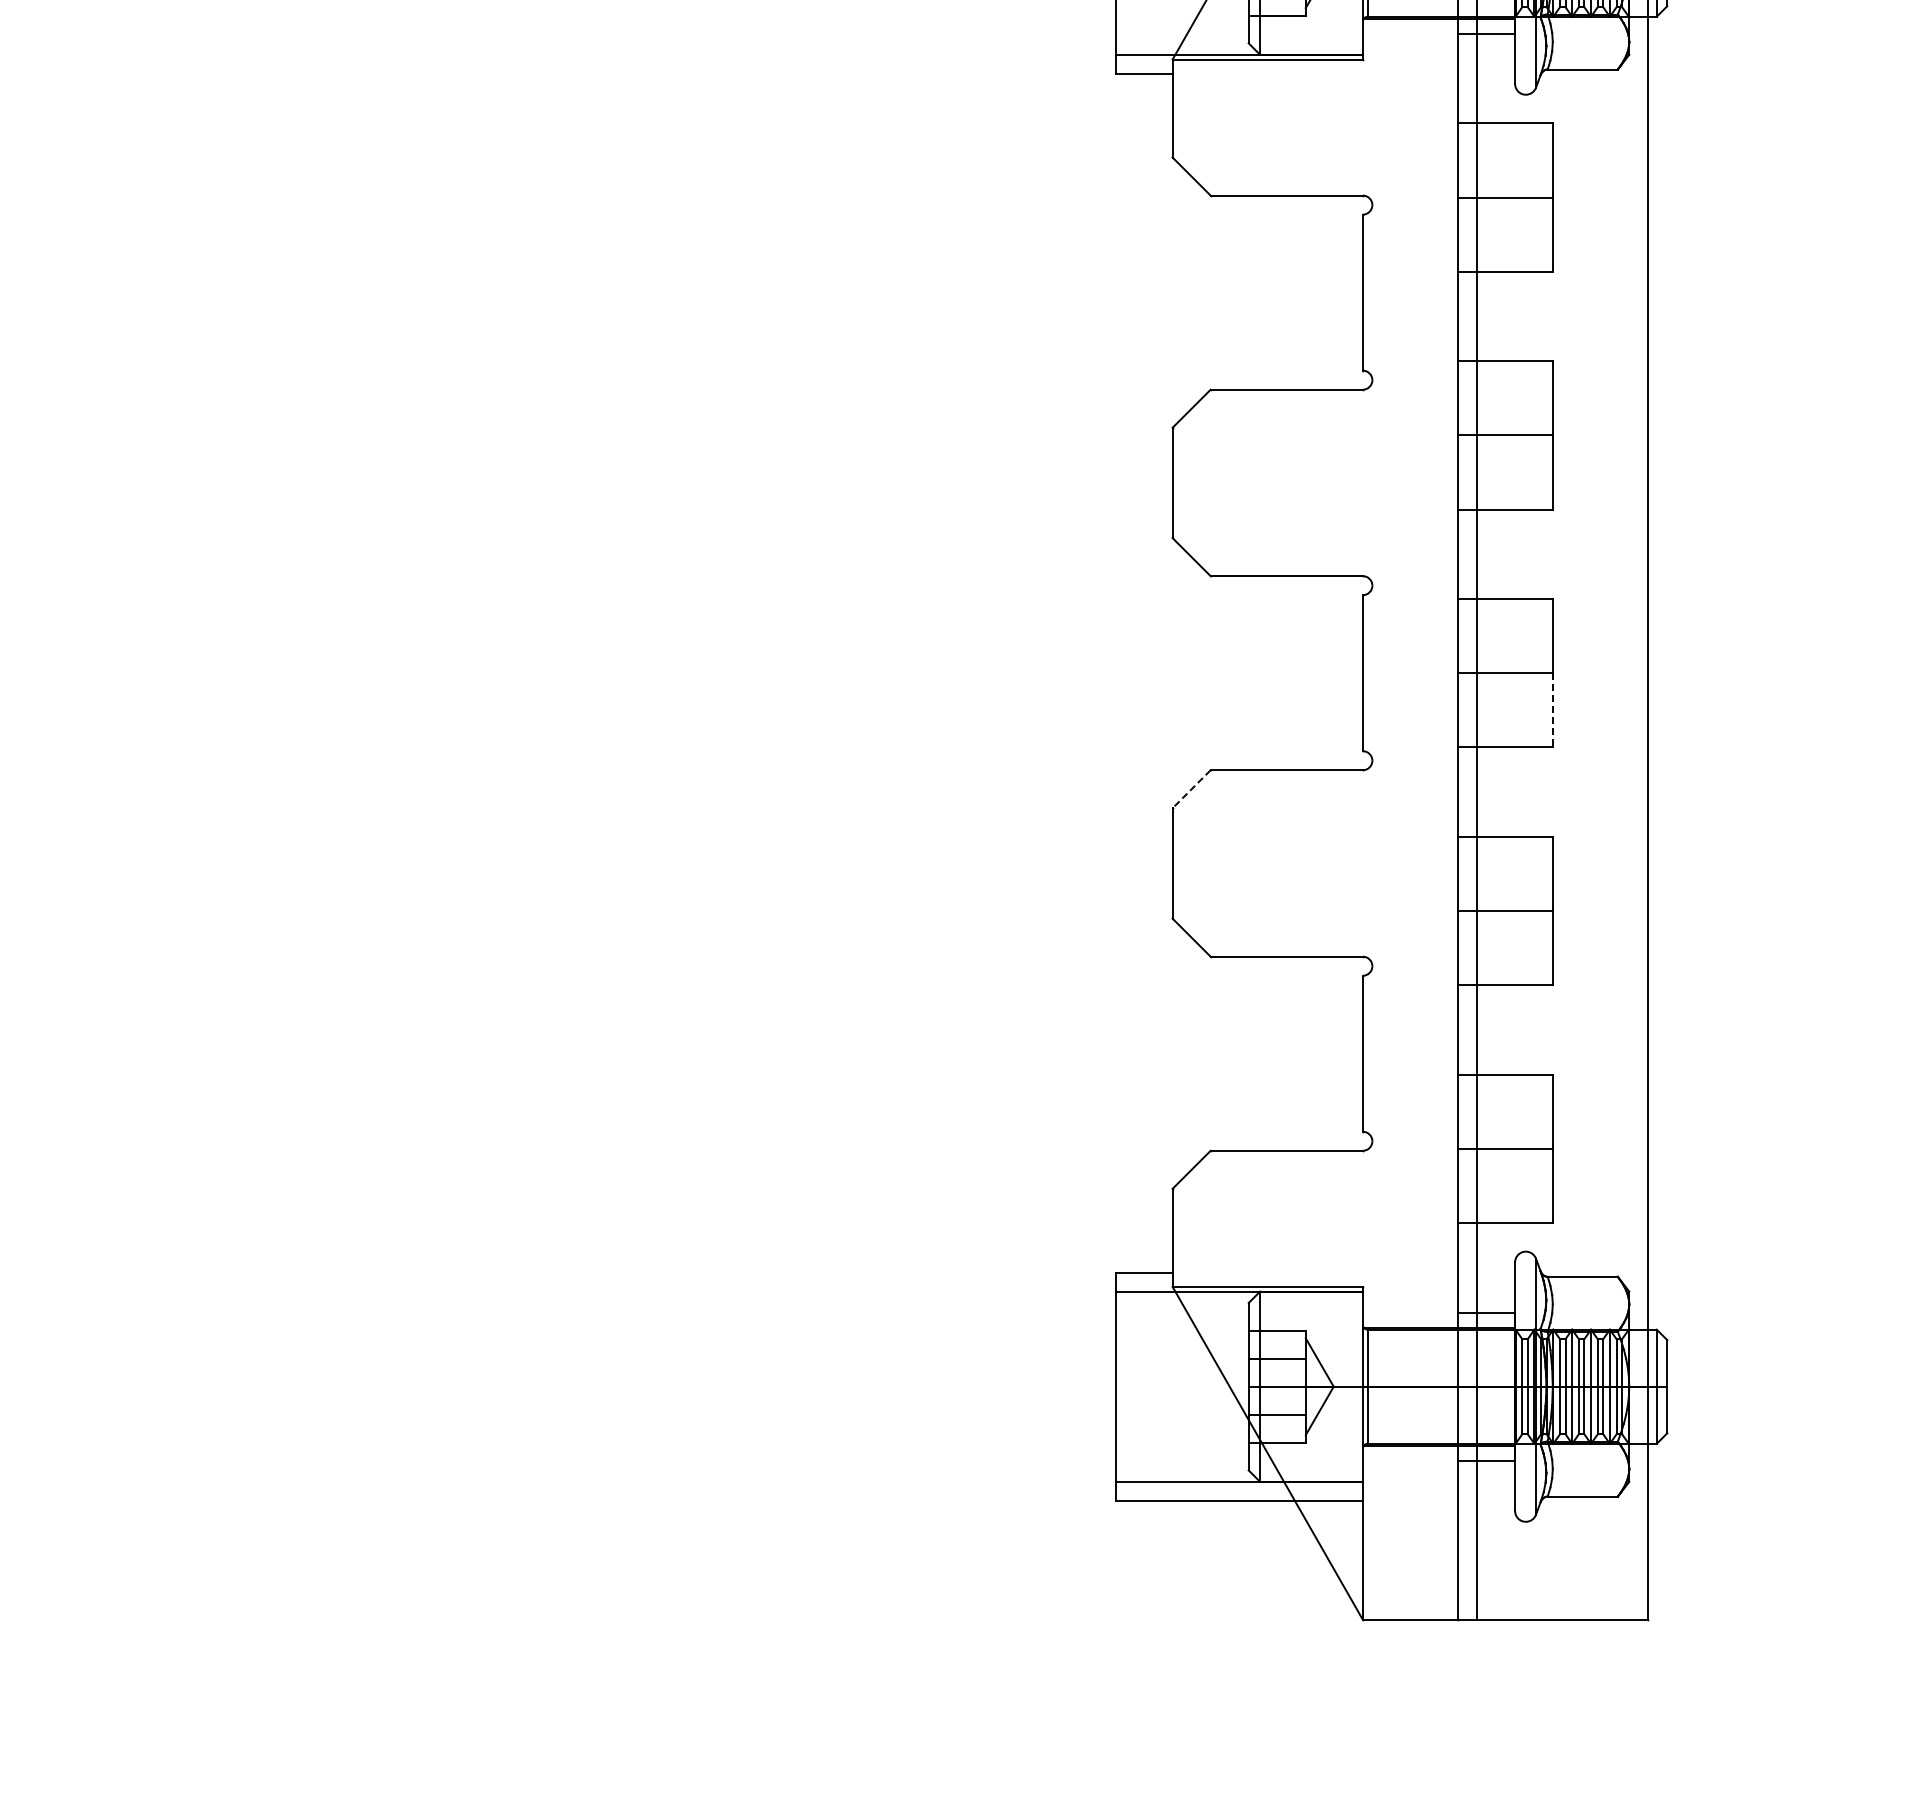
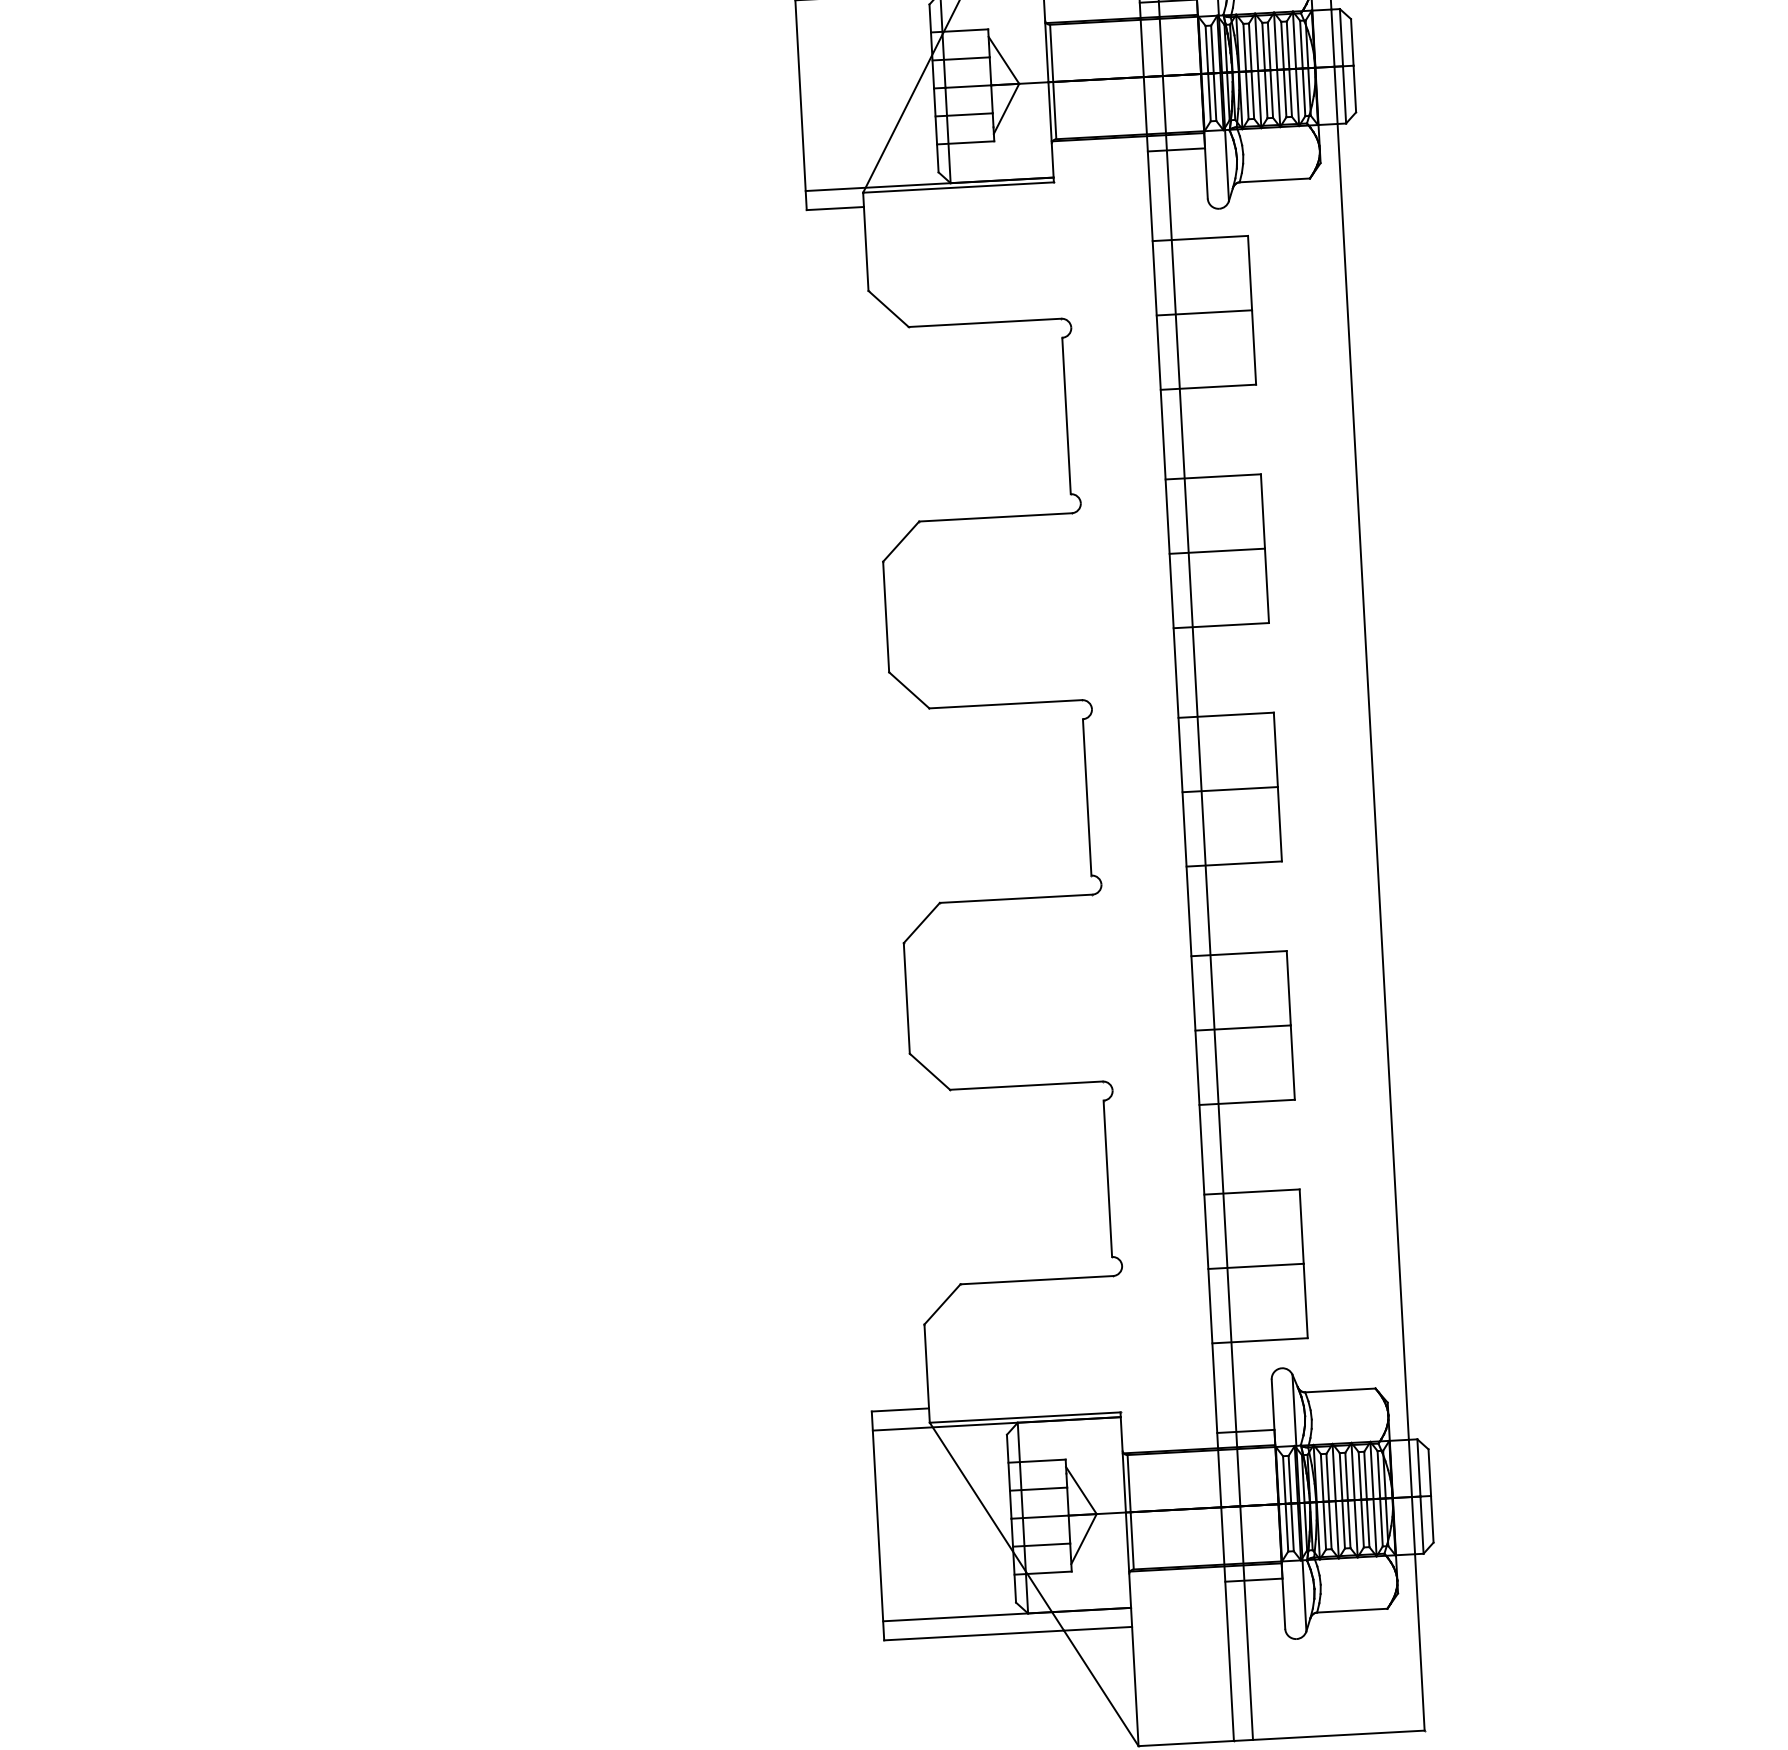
line: (1553, 710) -> (1280, 824), dashed -> solid
line: (1191, 789) -> (921, 923), dashed -> solid

